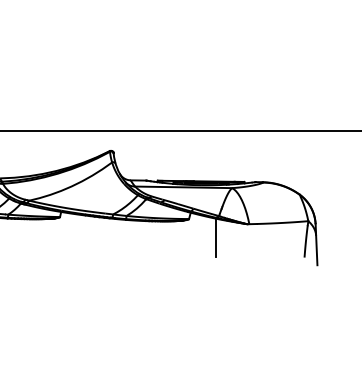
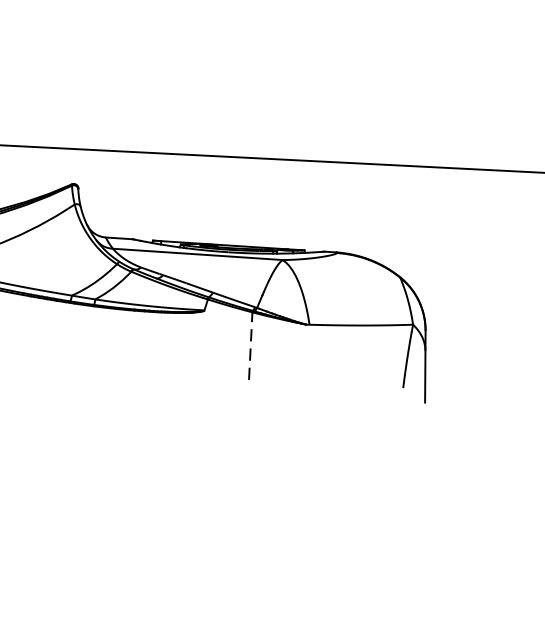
line: (216, 237) -> (250, 345), solid -> dashed

